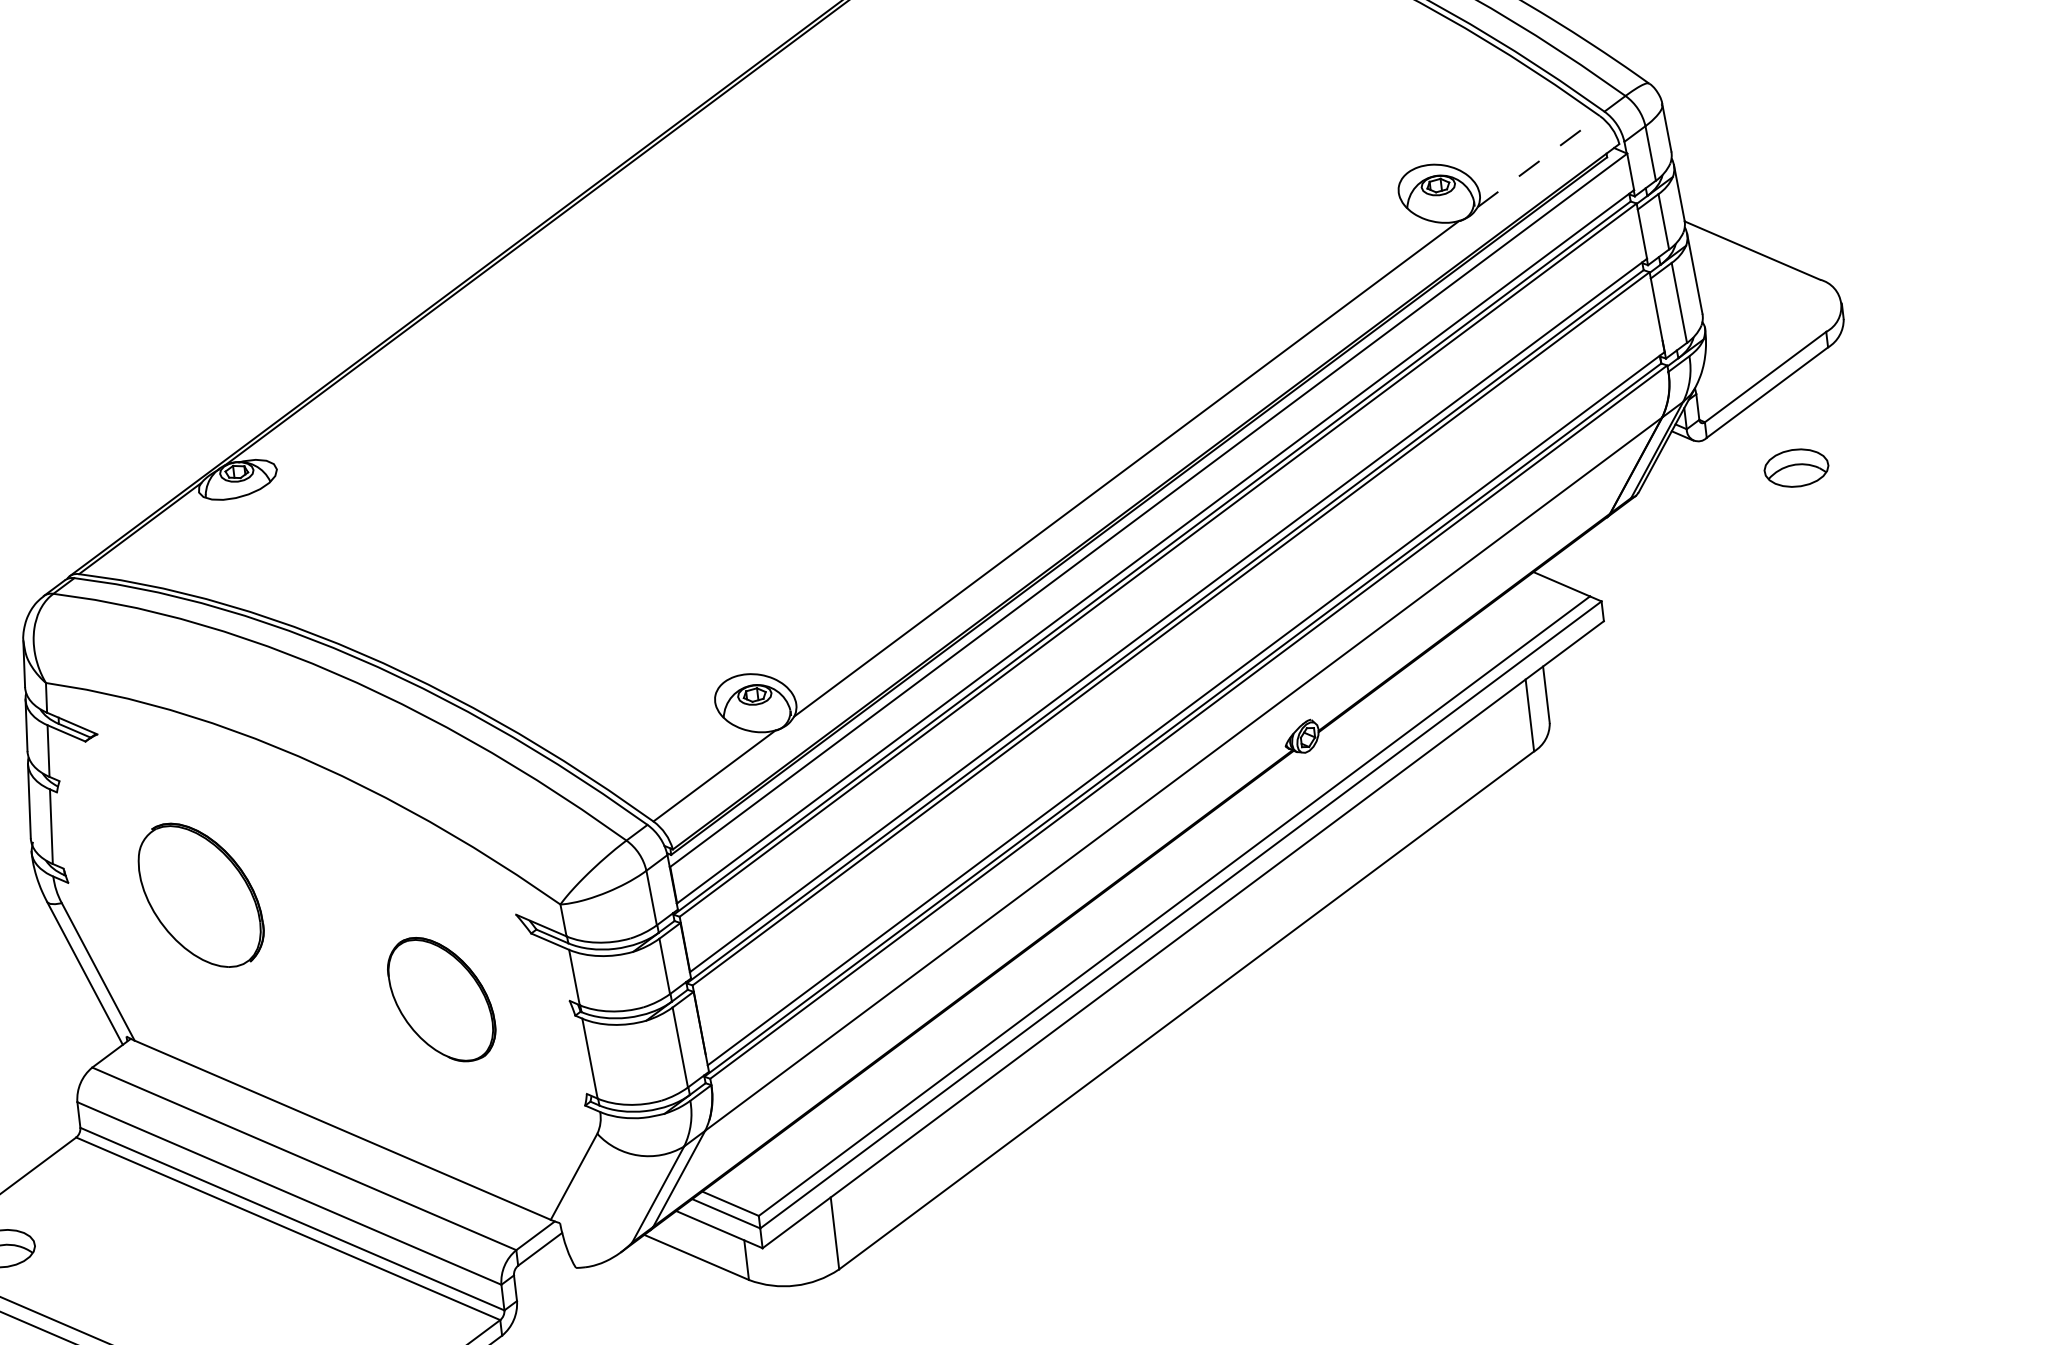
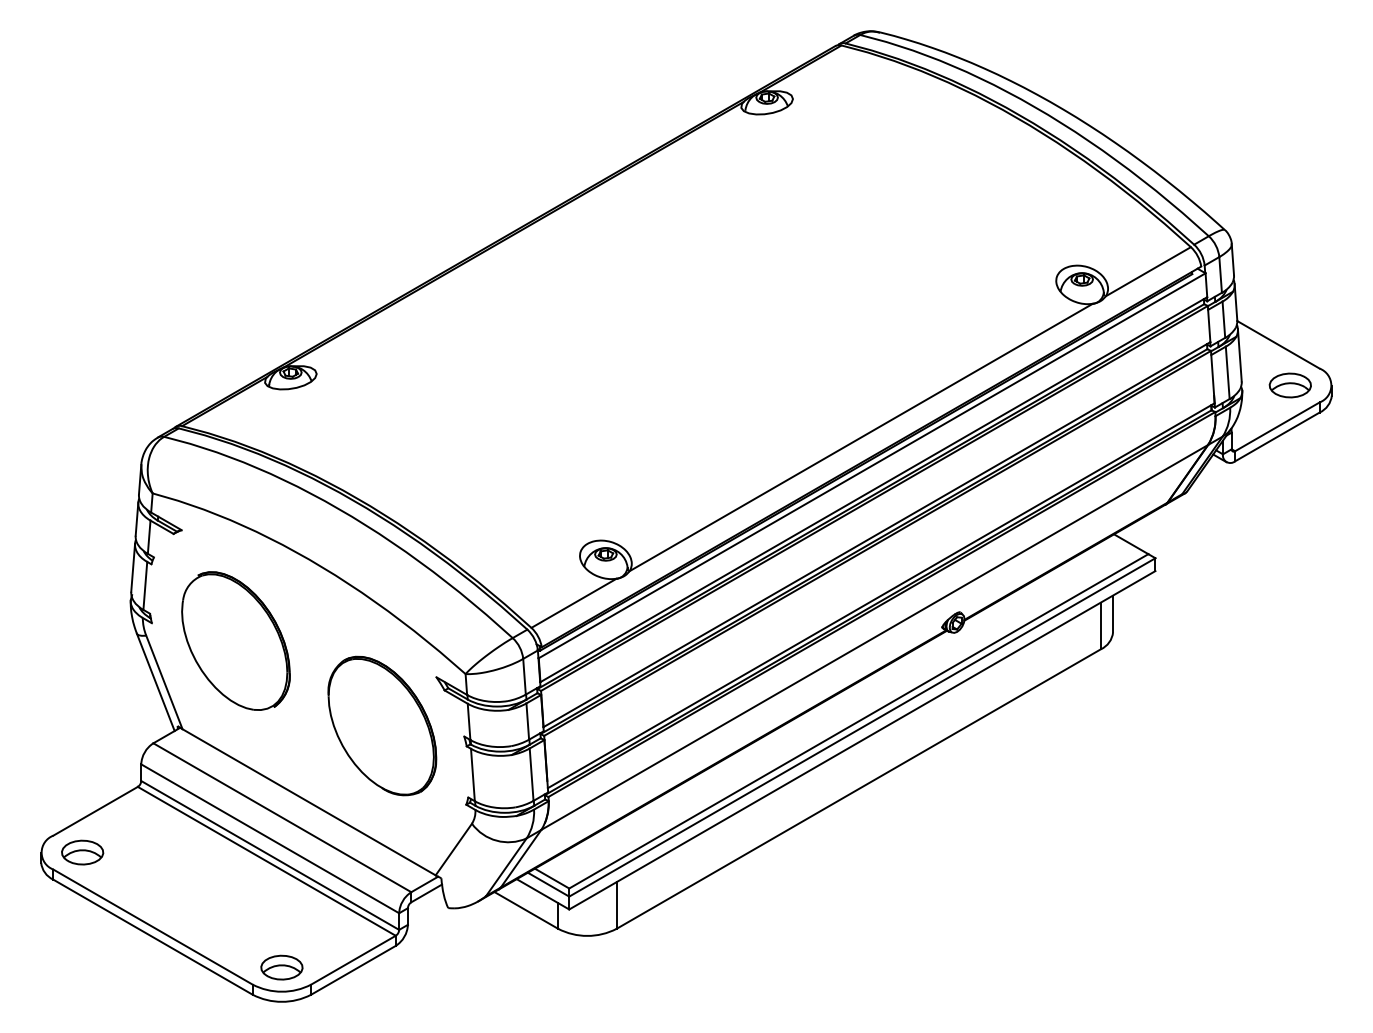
line: (1539, 161) -> (1148, 271), dashed -> solid
part: (1795, 468) -> (1289, 385), moved
part: (200, 894) -> (235, 640), size x1.43
part: (441, 998) -> (382, 725), size x1.67

